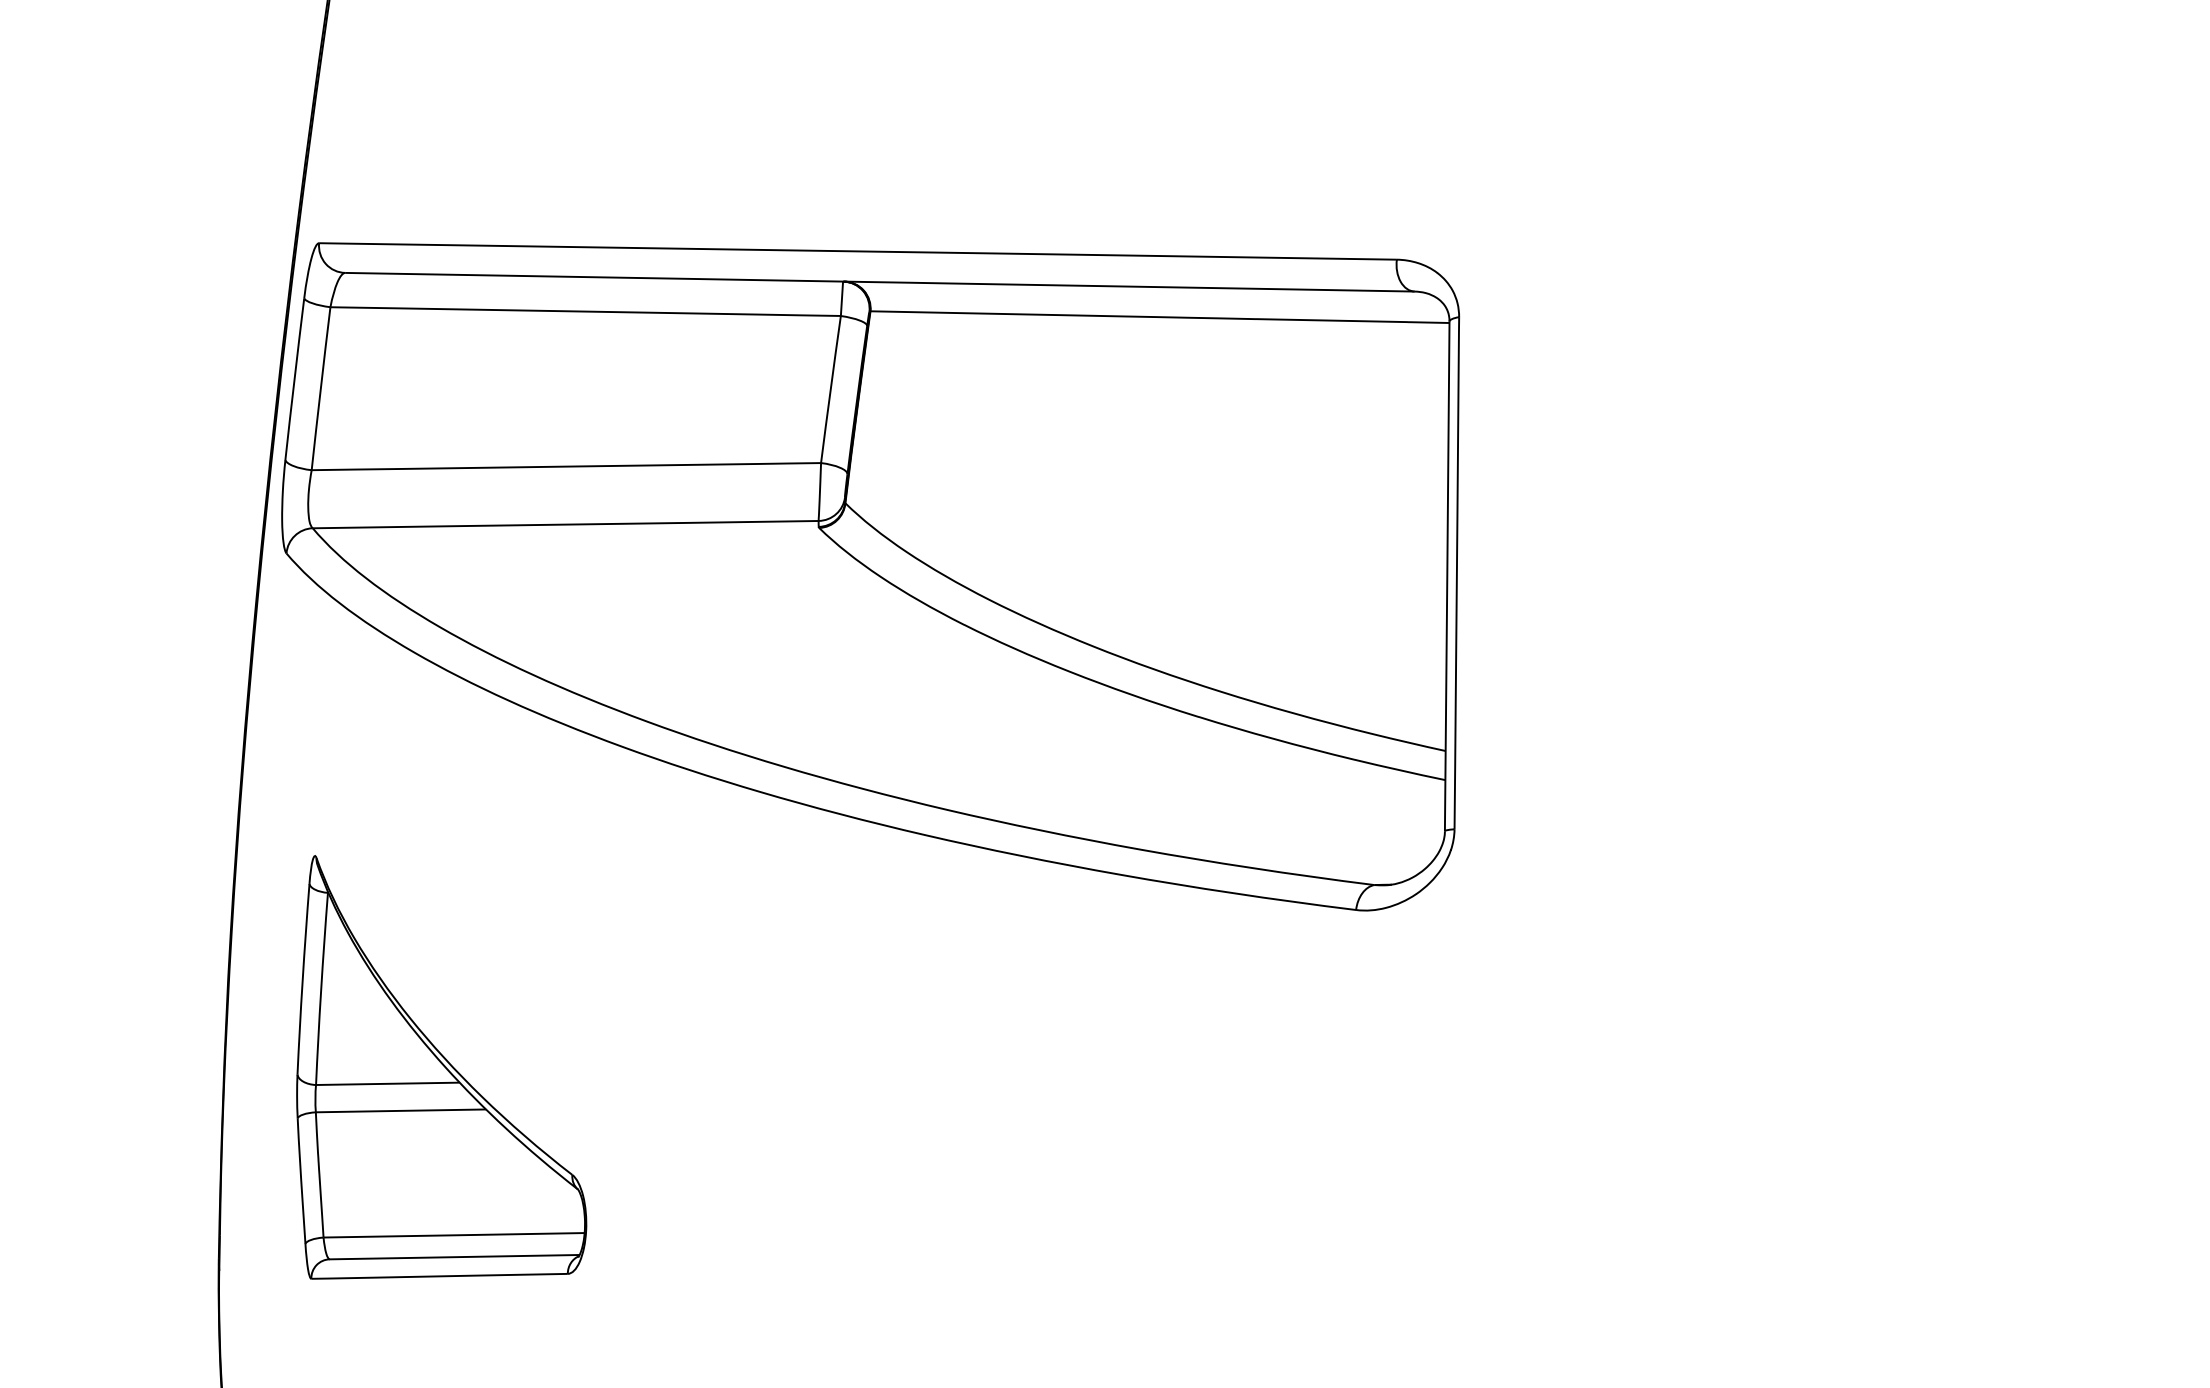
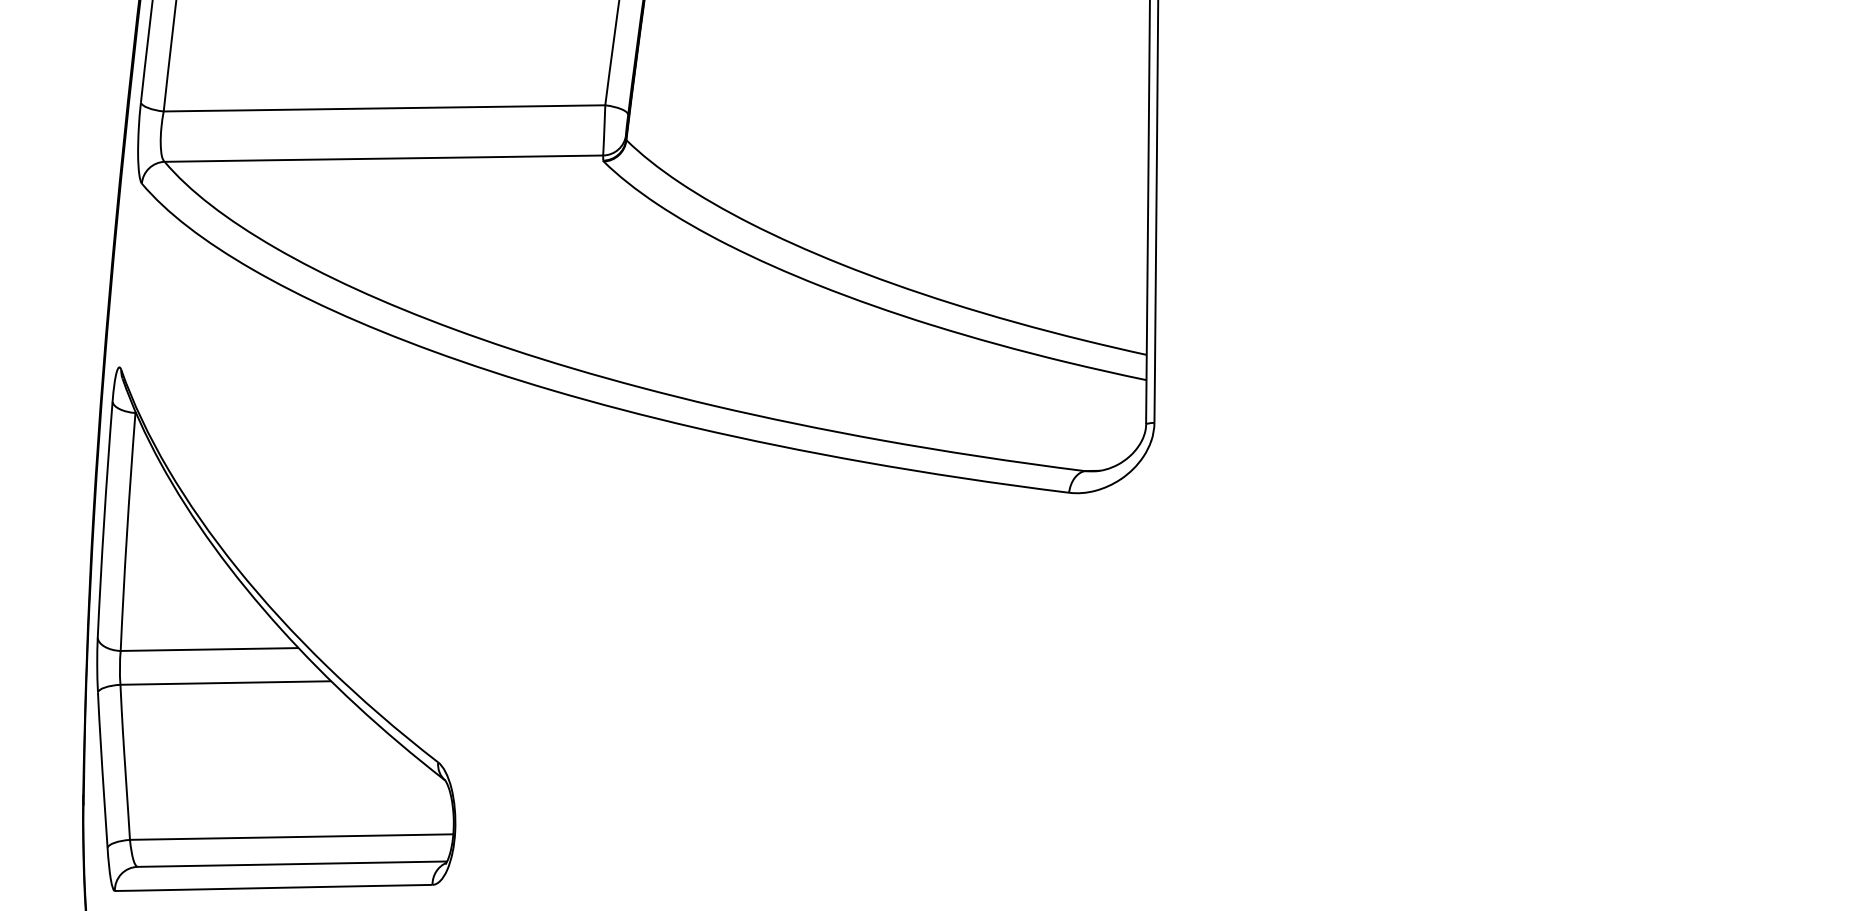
part: (441, 1067) -> (276, 629), size x1.43

